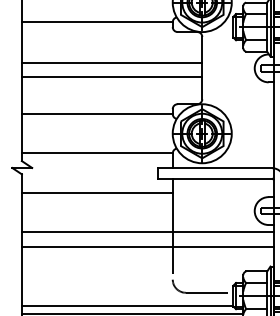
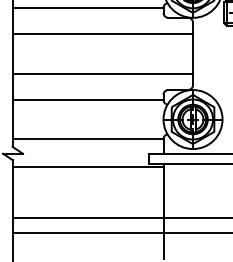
line: (111, 63) -> (102, 34), moved
line: (111, 76) -> (102, 73), moved
line: (96, 193) -> (87, 167), moved

